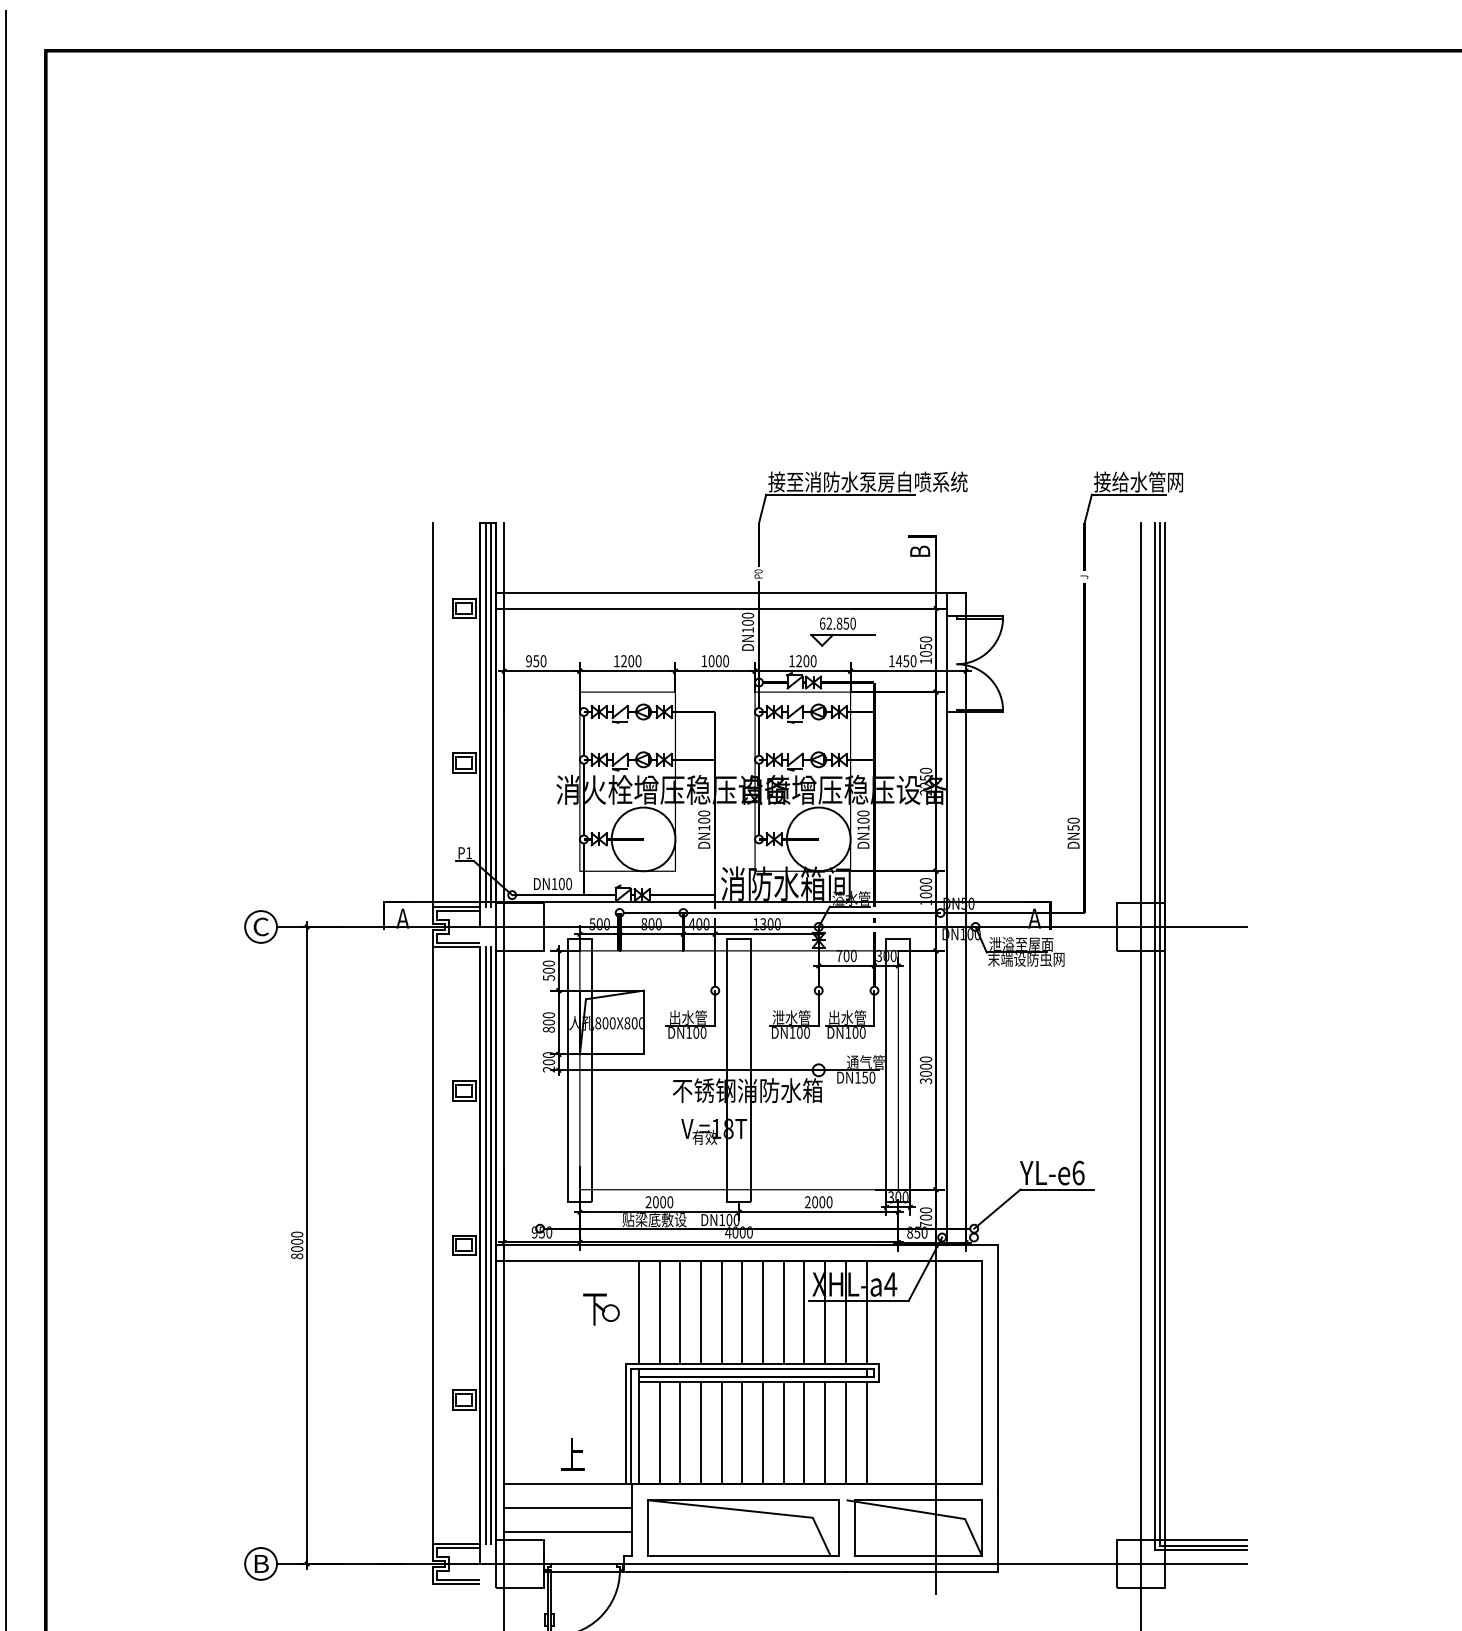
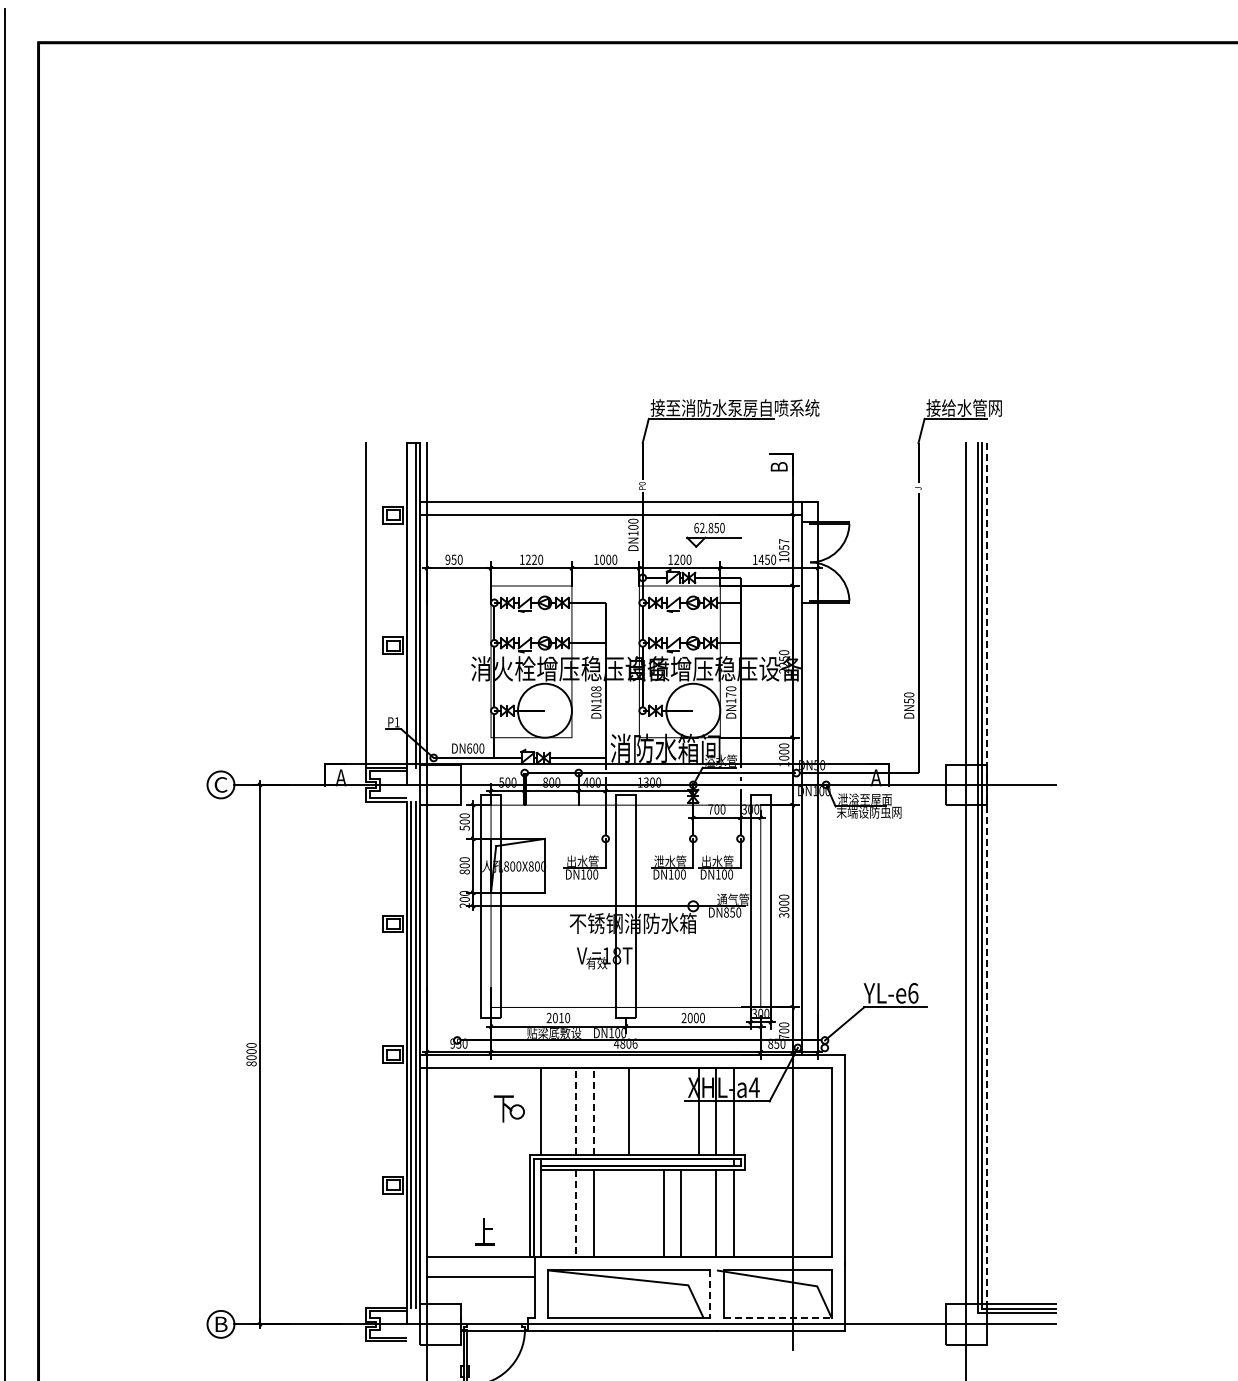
text: (926, 638) -> (784, 540), 1050 -> 1057
text: (631, 660) -> (534, 559), 1200 -> 1220
line: (486, 715) -> (411, 605), removed
text: (704, 813) -> (596, 688), DN100 -> DN108
text: (863, 820) -> (731, 694), DN100 -> DN170
text: (554, 883) -> (469, 748), DN100 -> DN600
line: (1164, 1031) -> (986, 873), solid -> dashed
text: (857, 1077) -> (726, 912), DN150 -> DN850
text: (663, 1201) -> (561, 1017), 2000 -> 2010
text: (742, 1232) -> (628, 1043), 4000 -> 4806
line: (432, 1245) -> (366, 1054), removed
line: (659, 1312) -> (558, 1111), removed
line: (679, 1312) -> (575, 1111), solid -> dashed
line: (700, 1312) -> (593, 1111), solid -> dashed
line: (722, 1312) -> (611, 1111), removed
line: (763, 1312) -> (646, 1111), removed
line: (783, 1312) -> (663, 1111), removed
line: (804, 1312) -> (681, 1111), removed
line: (659, 1431) -> (558, 1212), removed
line: (722, 1431) -> (611, 1212), removed
line: (742, 1431) -> (628, 1212), removed
line: (763, 1431) -> (646, 1212), removed
line: (824, 1431) -> (698, 1212), removed
line: (679, 1433) -> (575, 1213), solid -> dashed
line: (839, 1528) -> (710, 1294), solid -> dashed
line: (567, 1532) -> (480, 1297), removed
line: (918, 1555) -> (777, 1317), solid -> dashed

